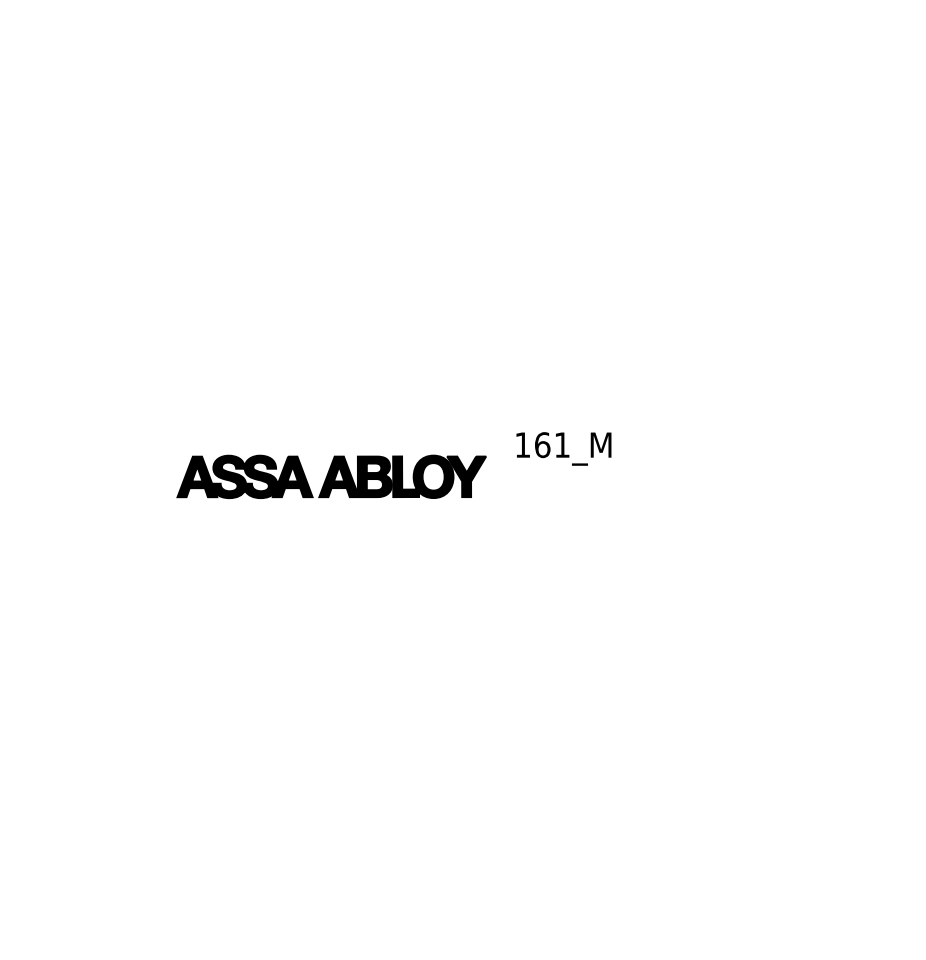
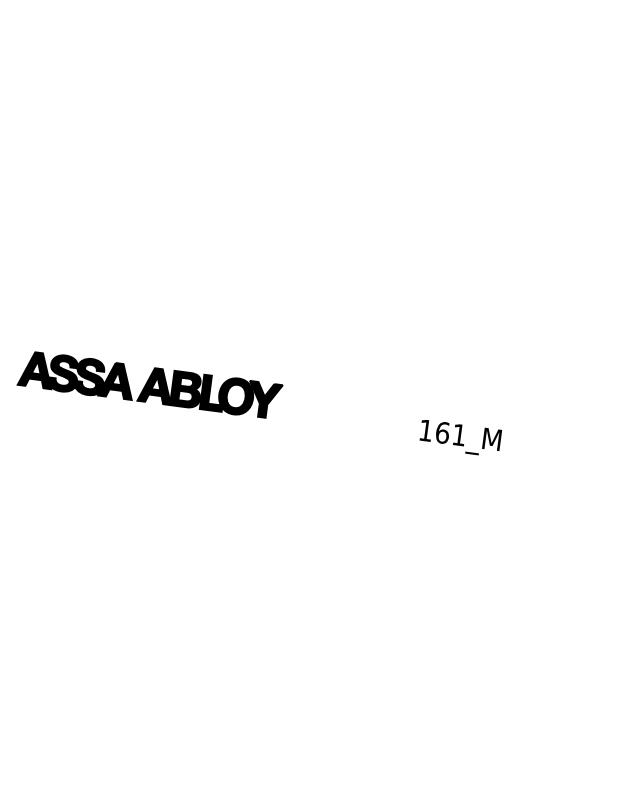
text: (563, 448) -> (459, 438), moved

